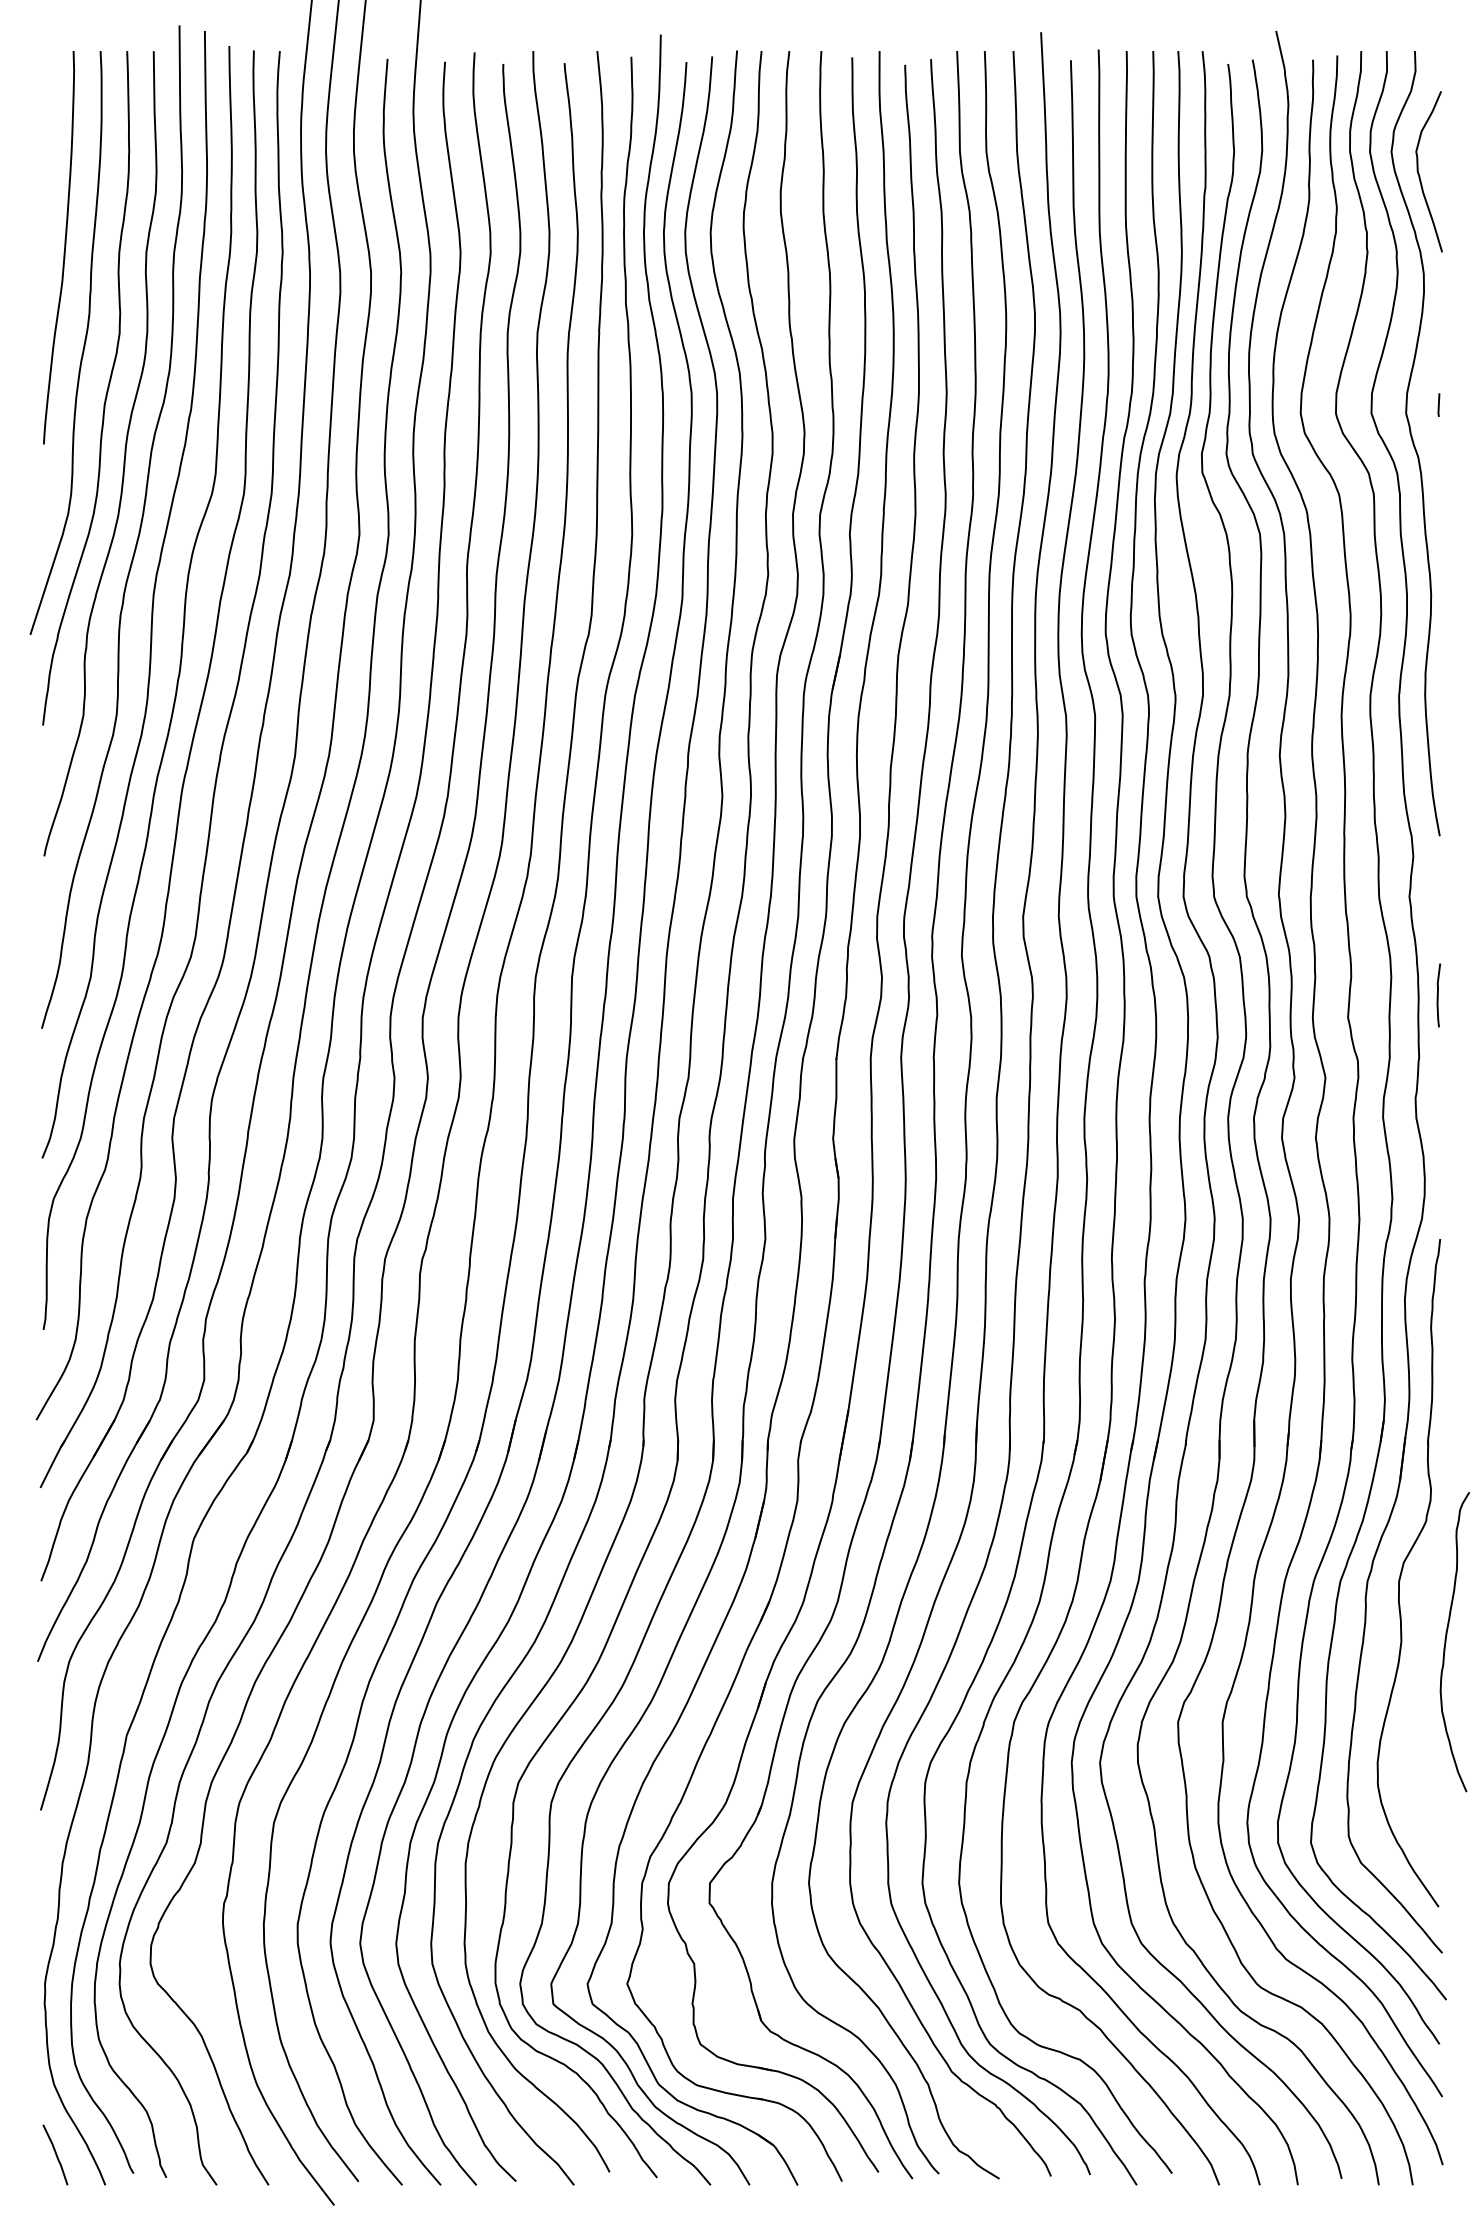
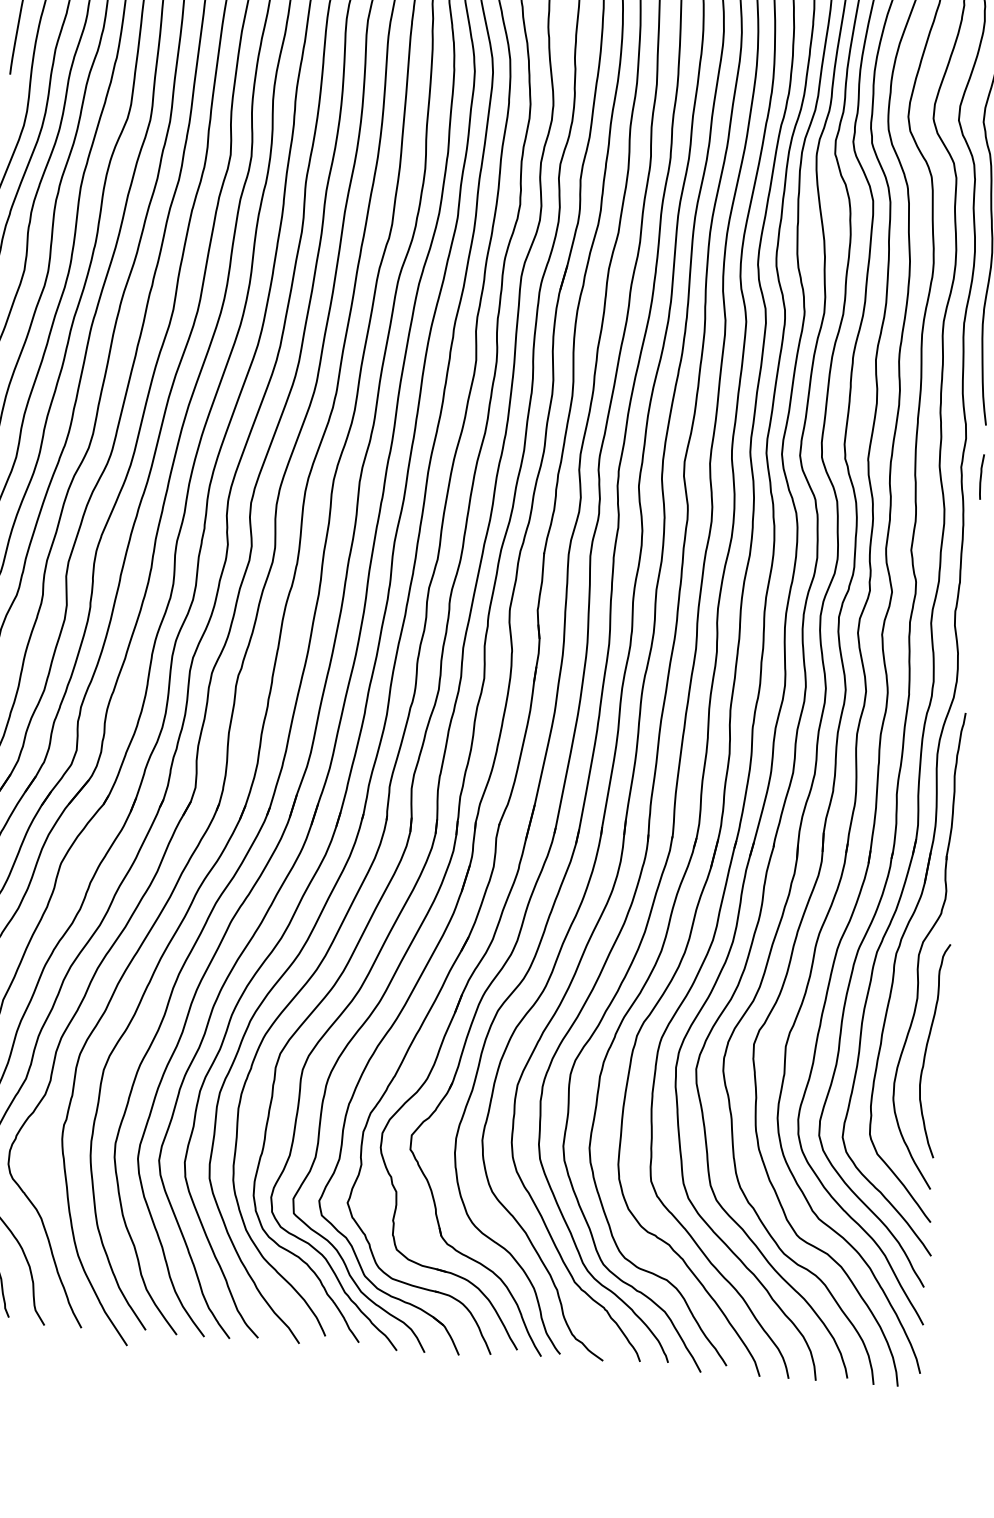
curve: (1438, 995) -> (981, 477), moved
curve: (1446, 1642) -> (926, 1050), moved

